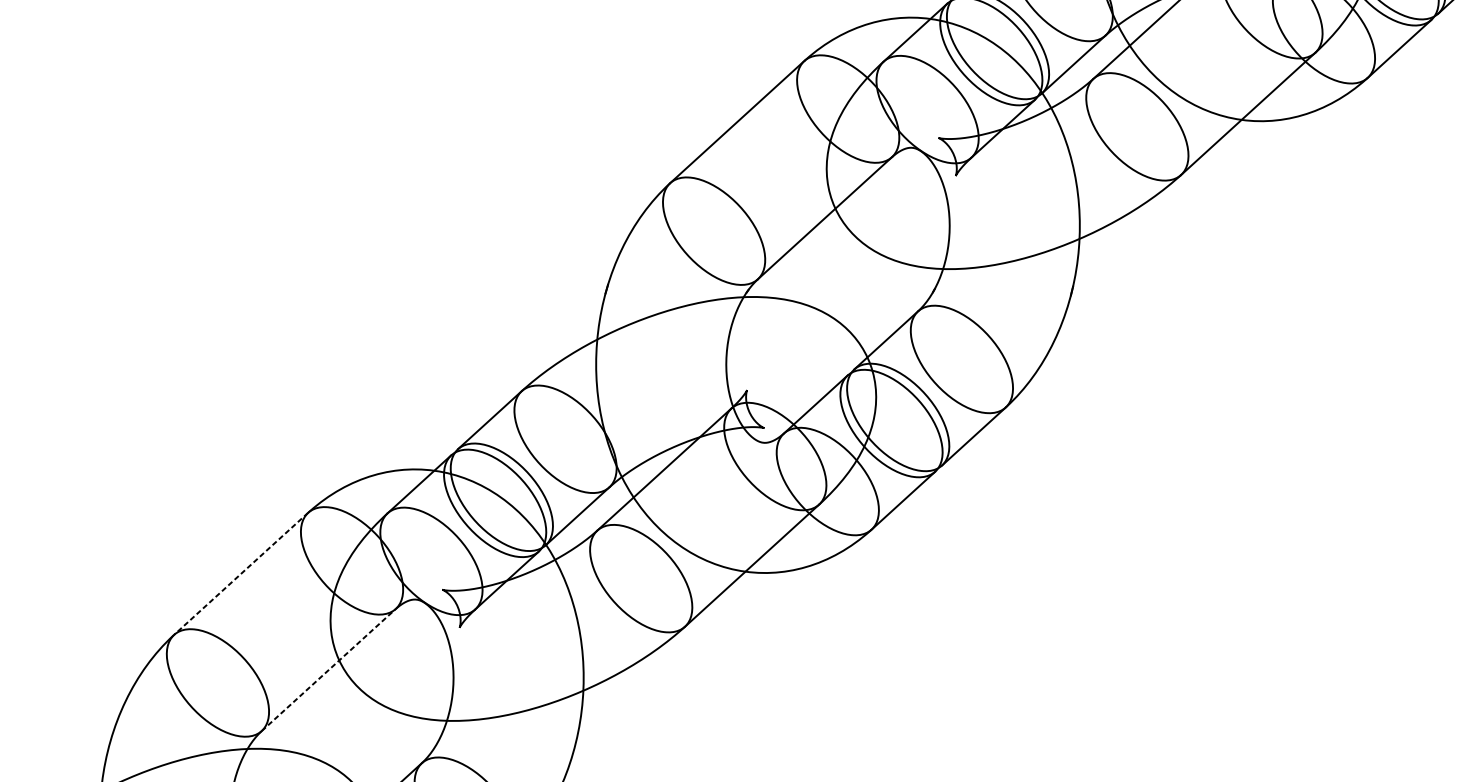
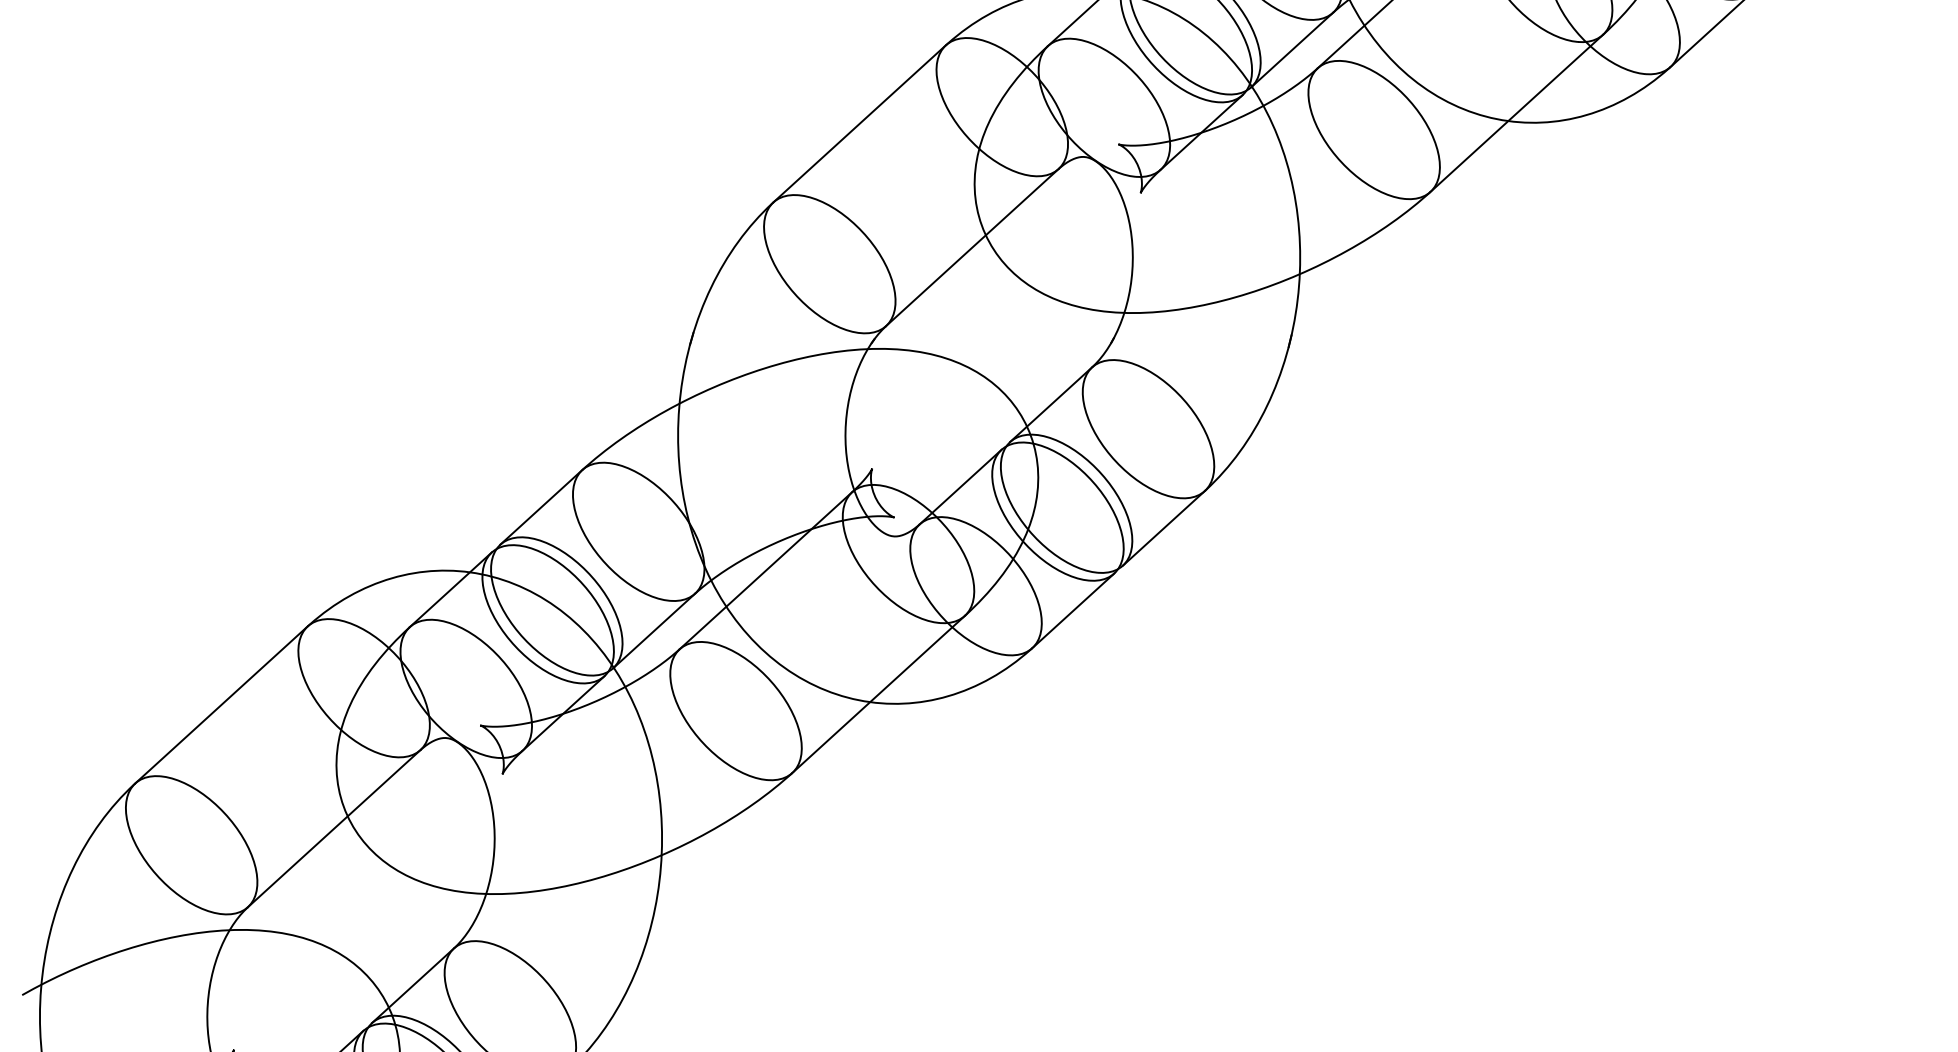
line: (241, 573) -> (221, 704), dashed -> solid
line: (329, 669) -> (334, 828), dashed -> solid

